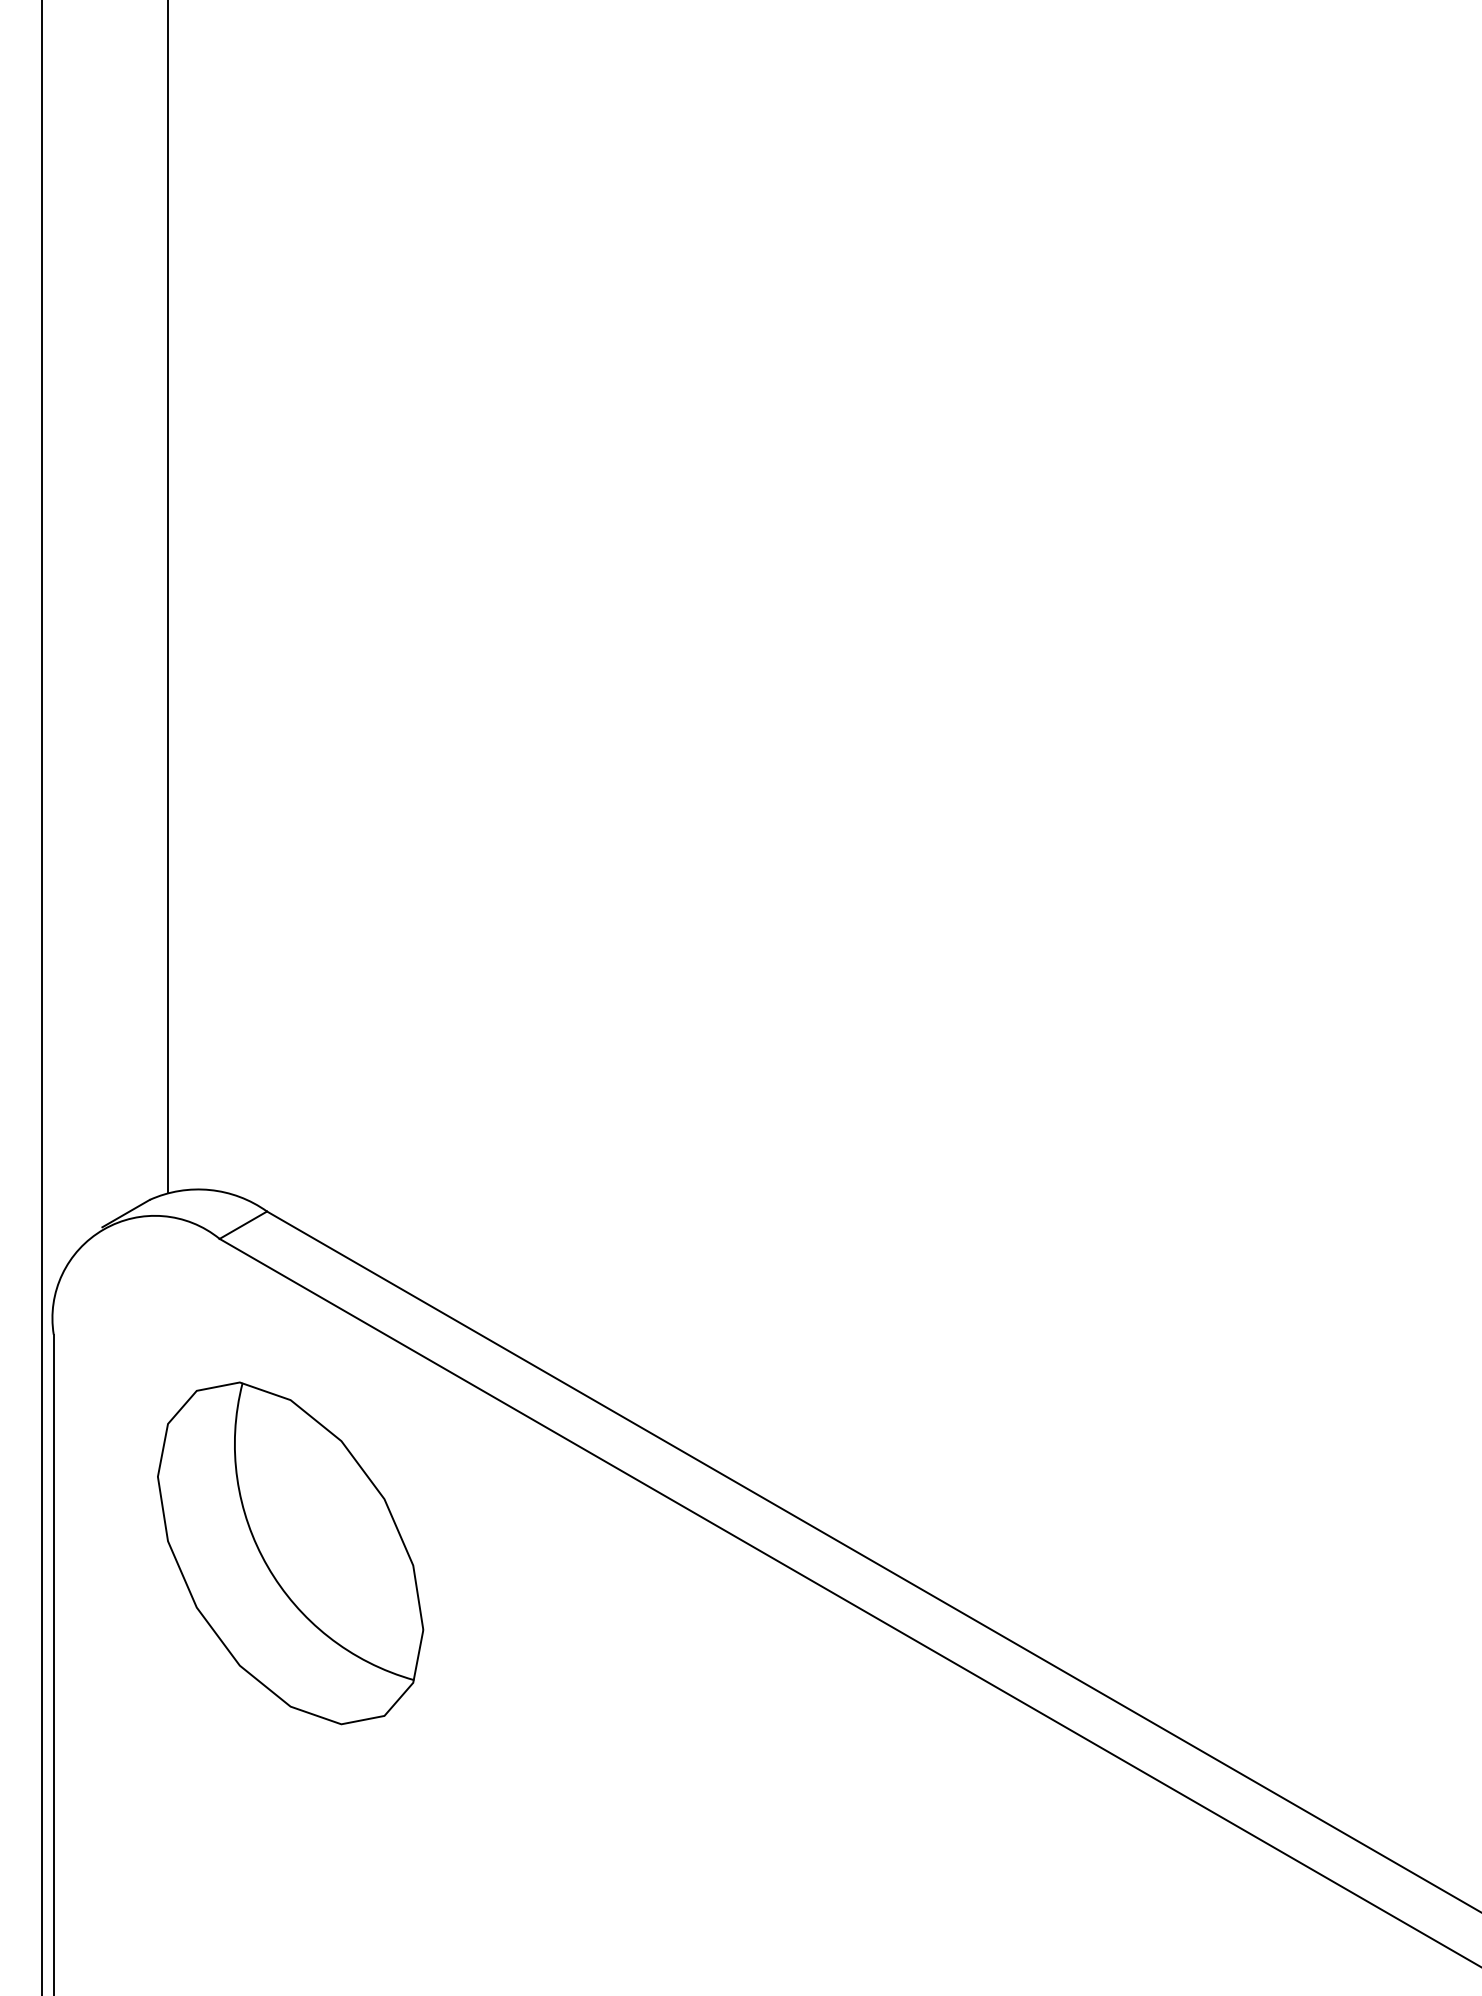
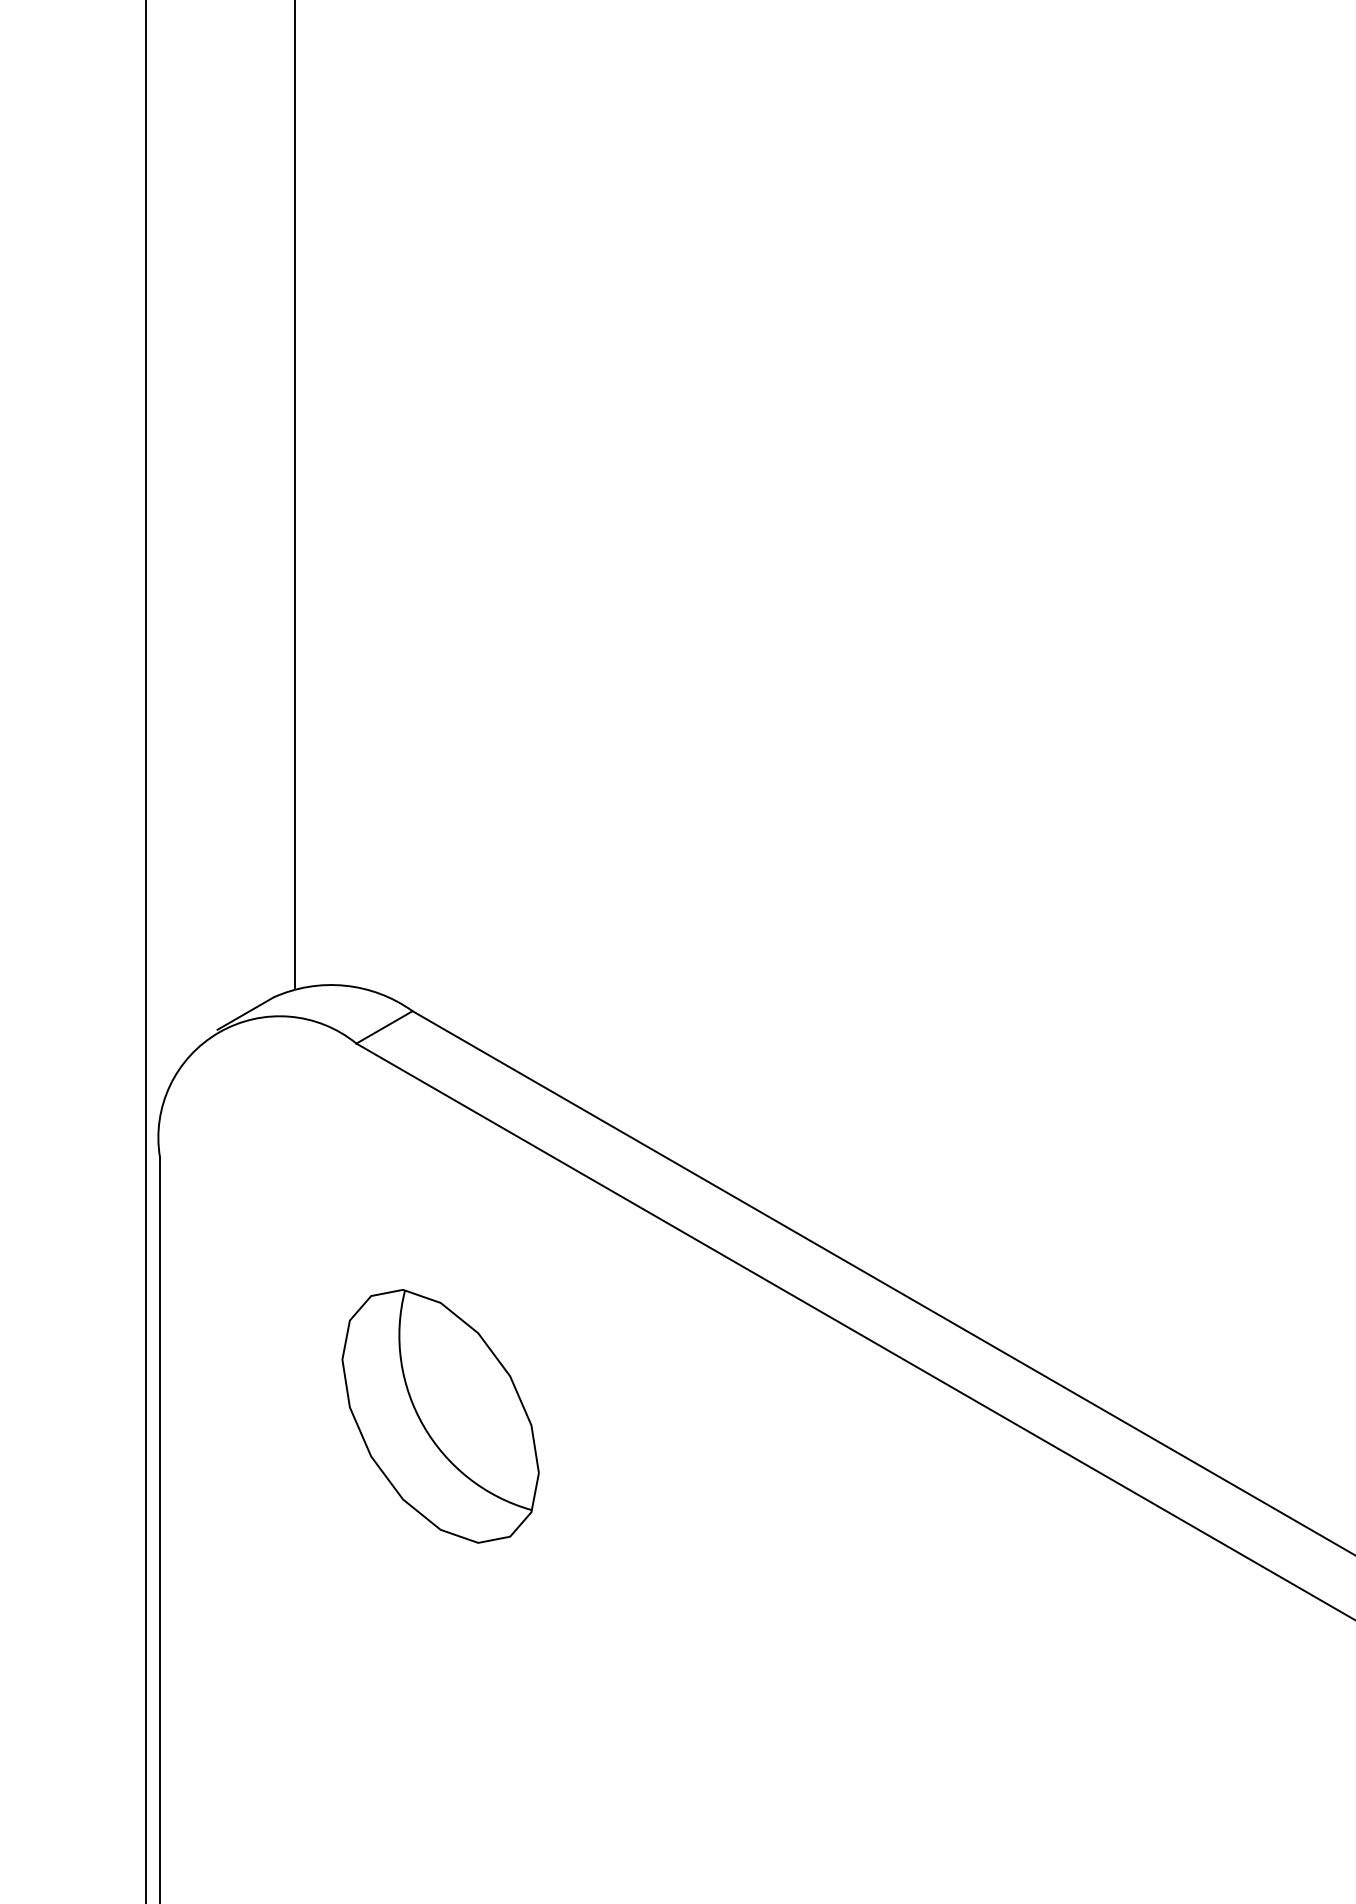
part: (290, 1553) -> (440, 1416), size x0.62

